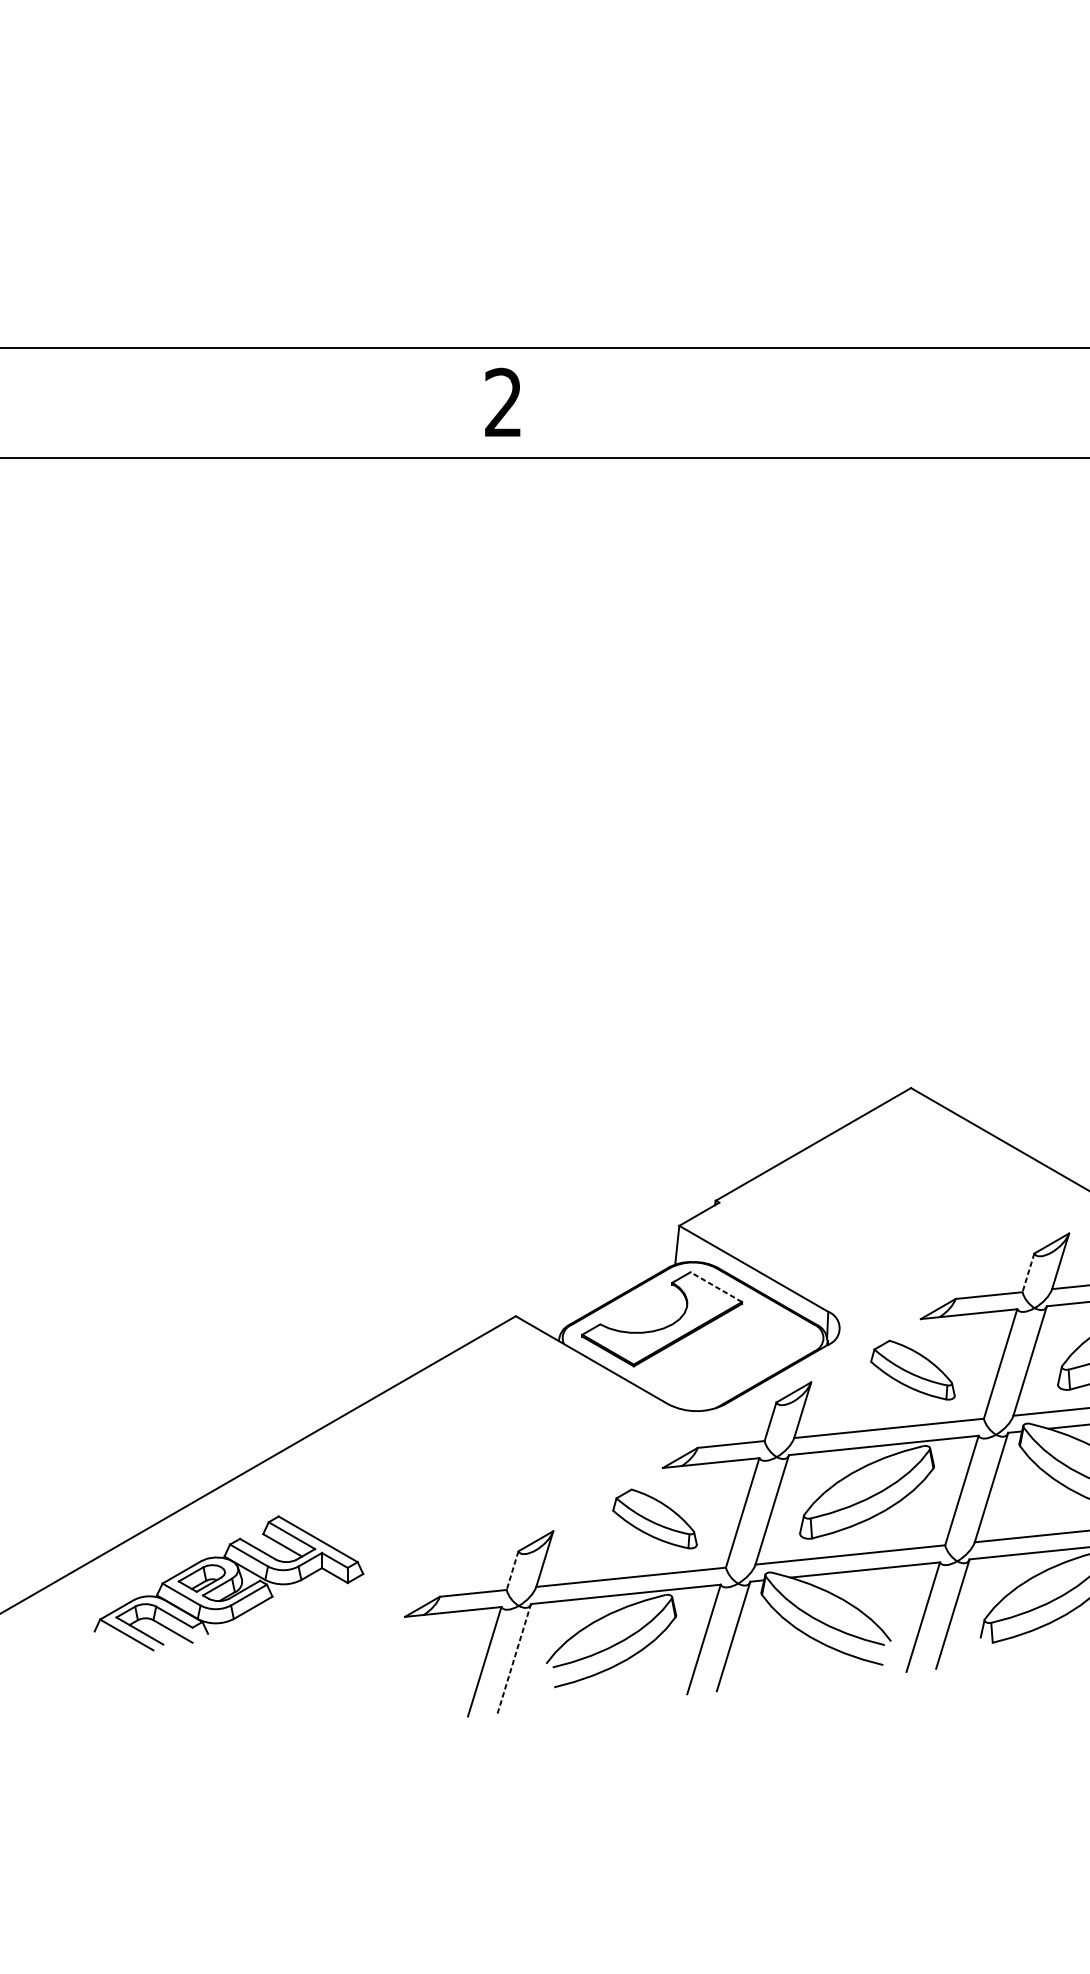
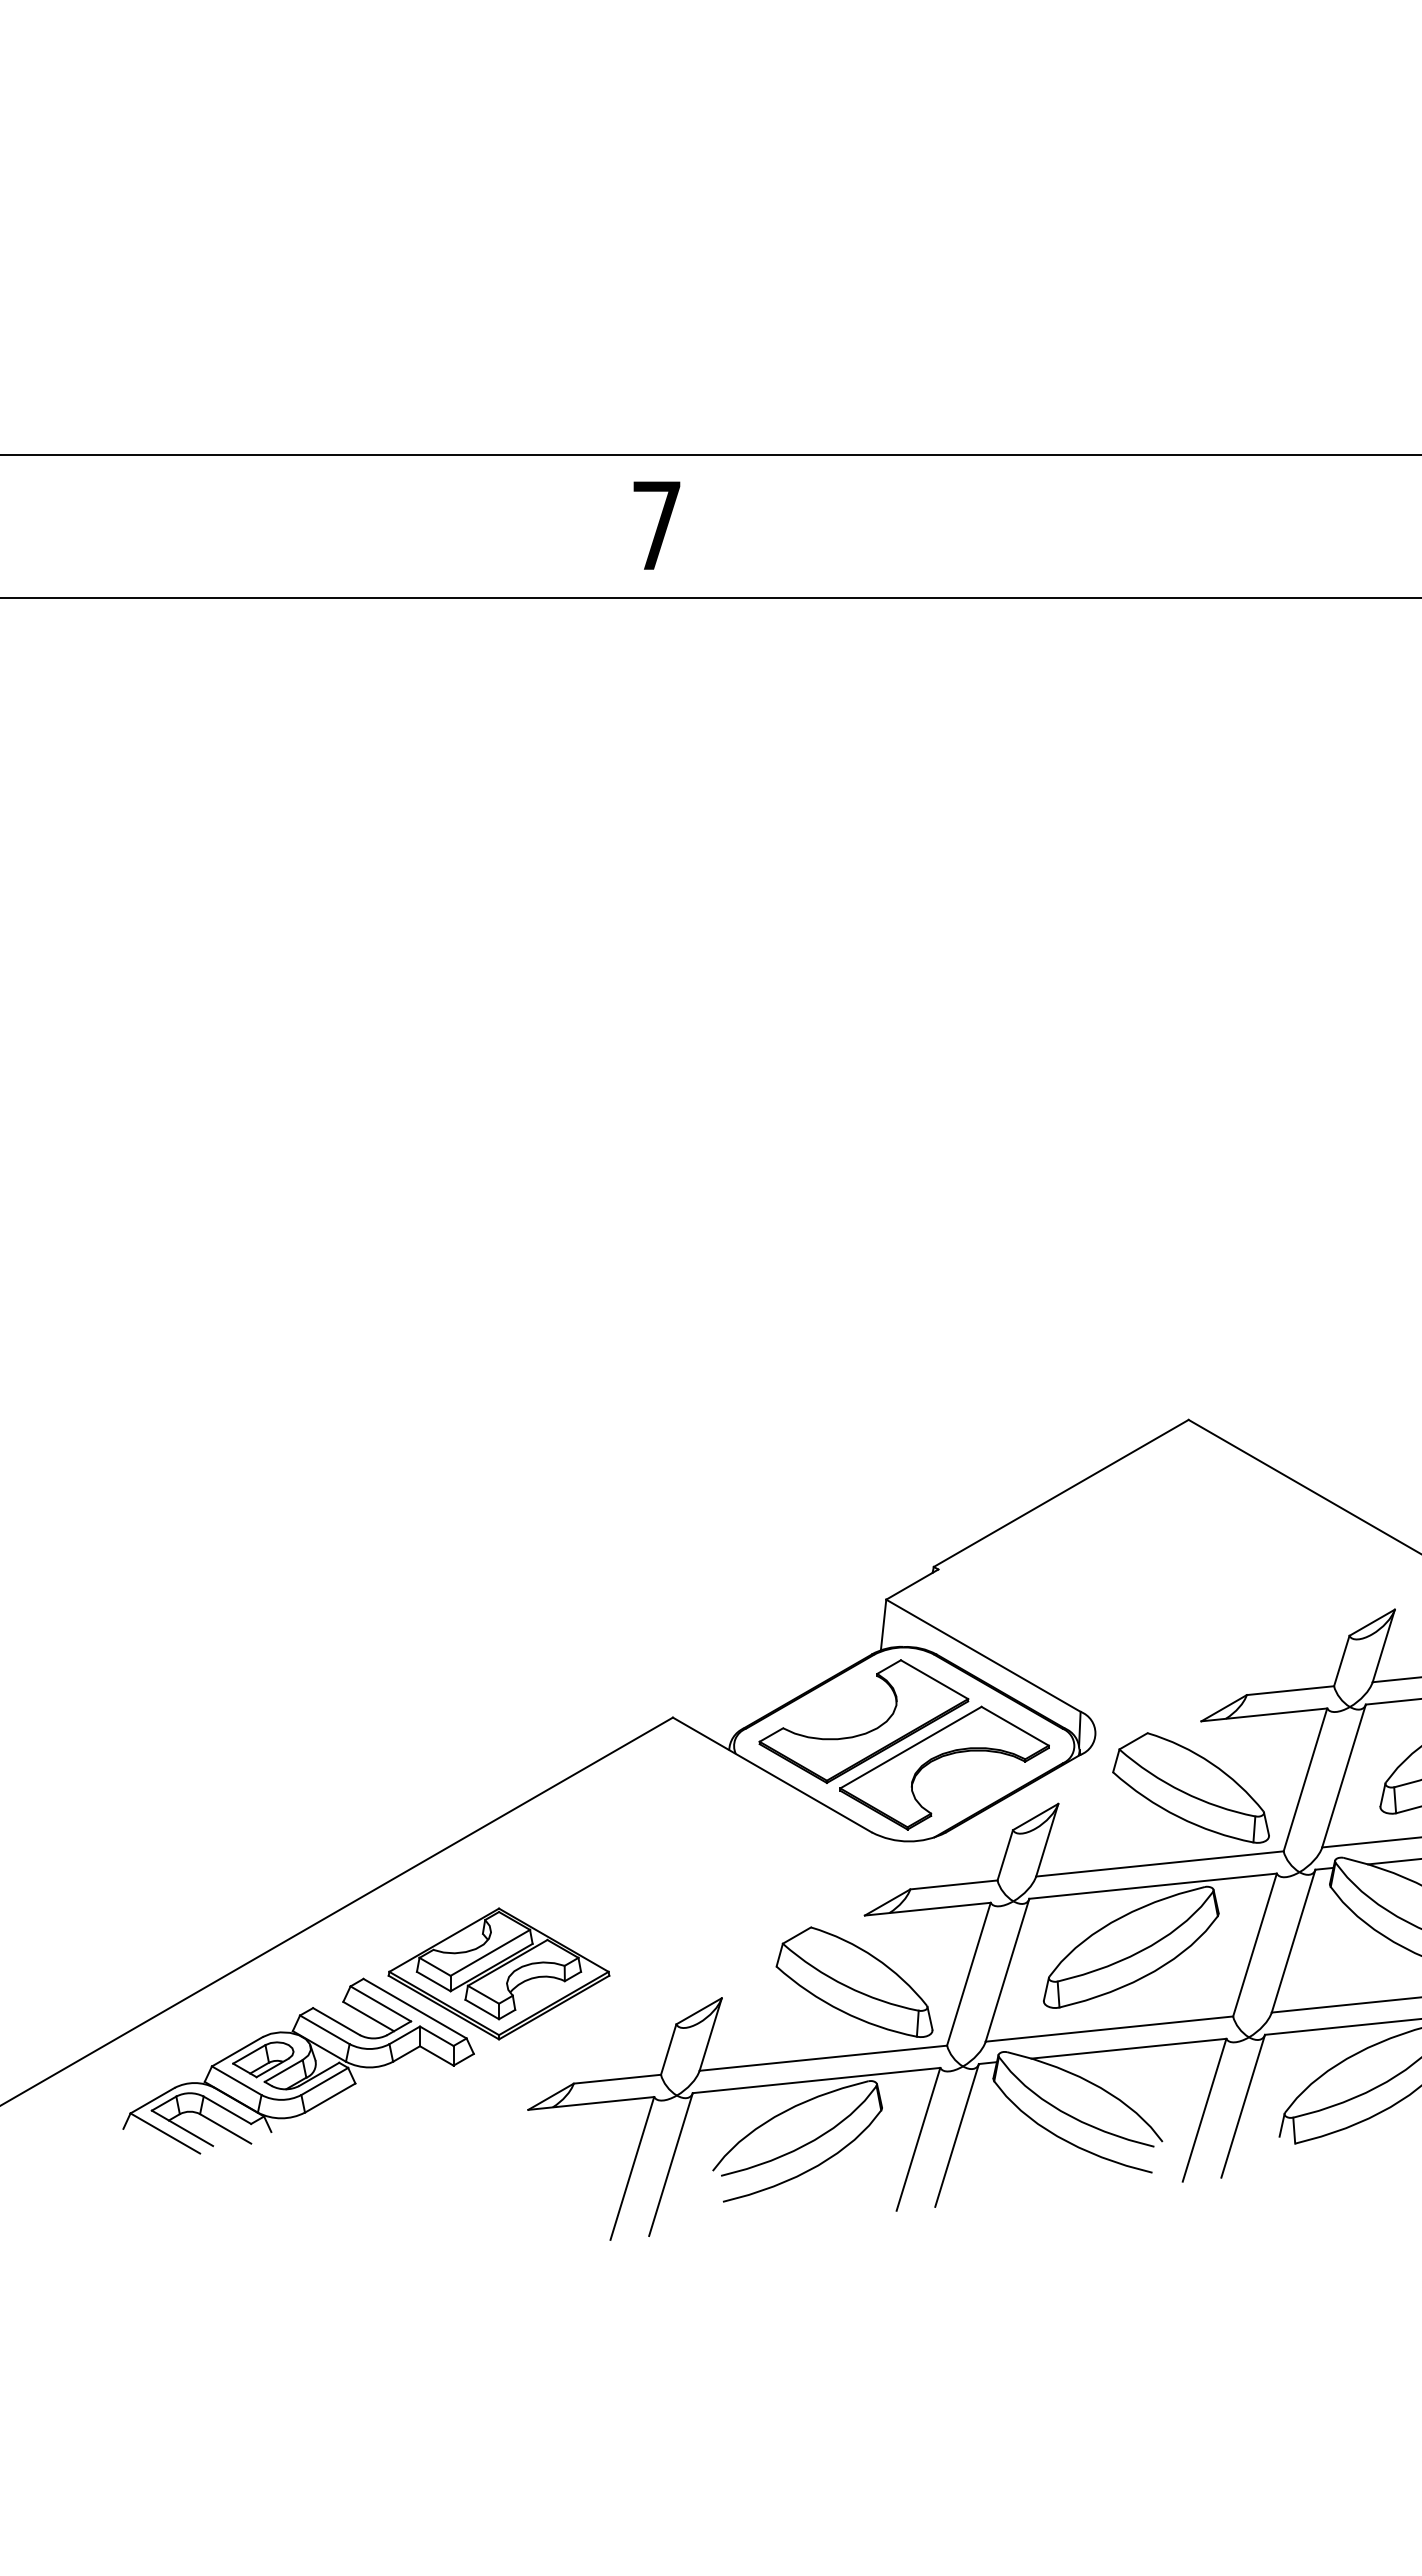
text: (503, 401) -> (656, 524), 2 -> 7
line: (1028, 1273) -> (1341, 1661), dashed -> solid
line: (716, 1287) -> (934, 1679), dashed -> solid
part: (720, 1347) -> (940, 1758), added
part: (912, 1369) -> (1190, 1787), size x1.43
part: (382, 1512) -> (498, 1973), added
part: (654, 1518) -> (854, 1981), size x1.43
line: (512, 1571) -> (668, 2050), dashed -> solid
line: (513, 1658) -> (670, 2164), dashed -> solid

